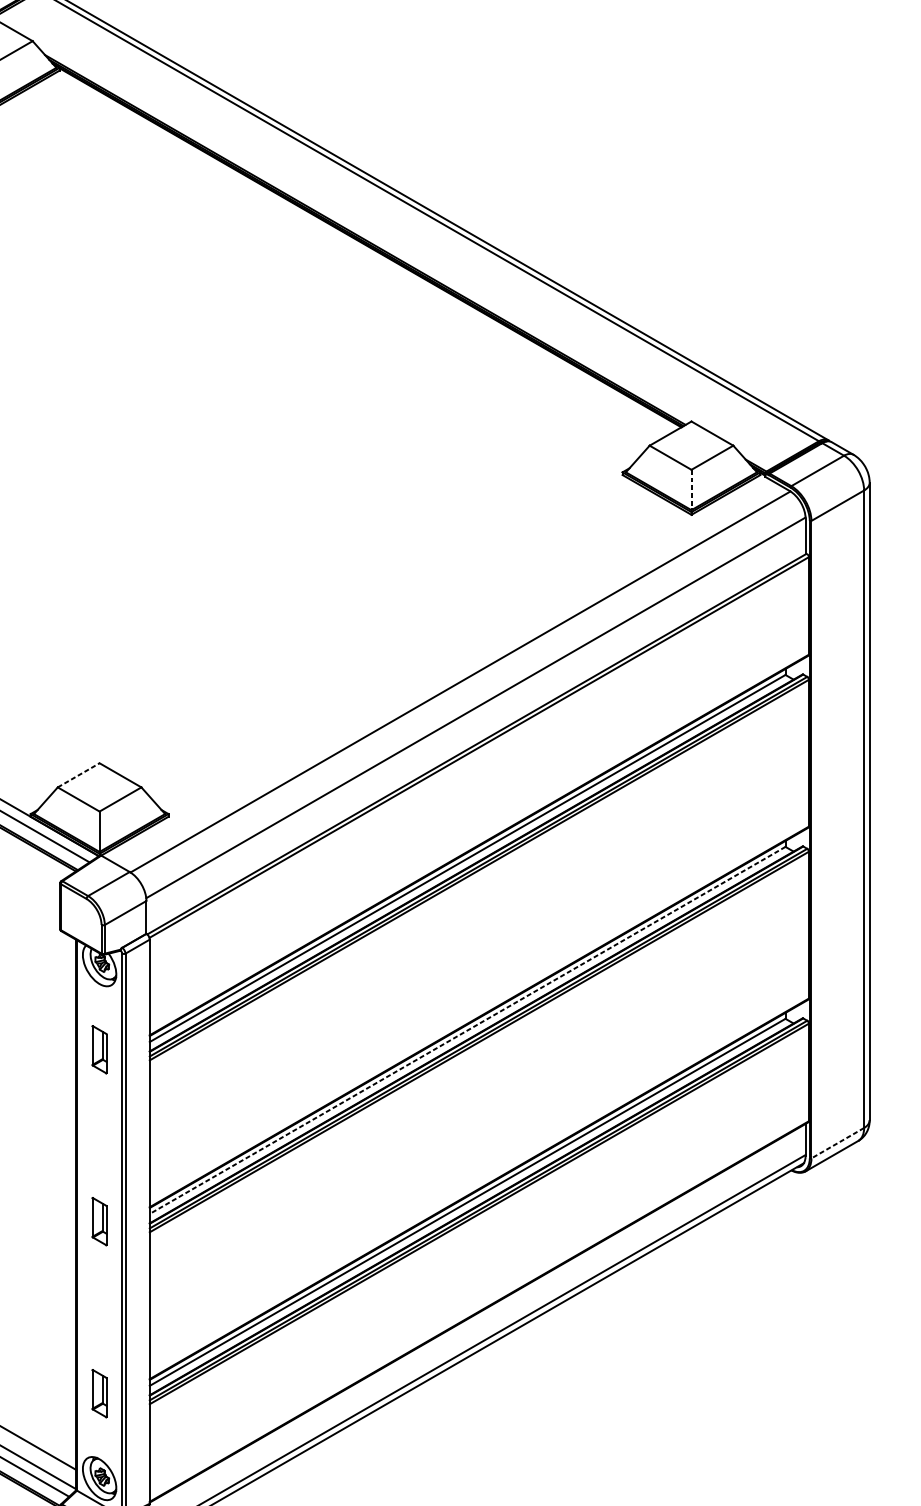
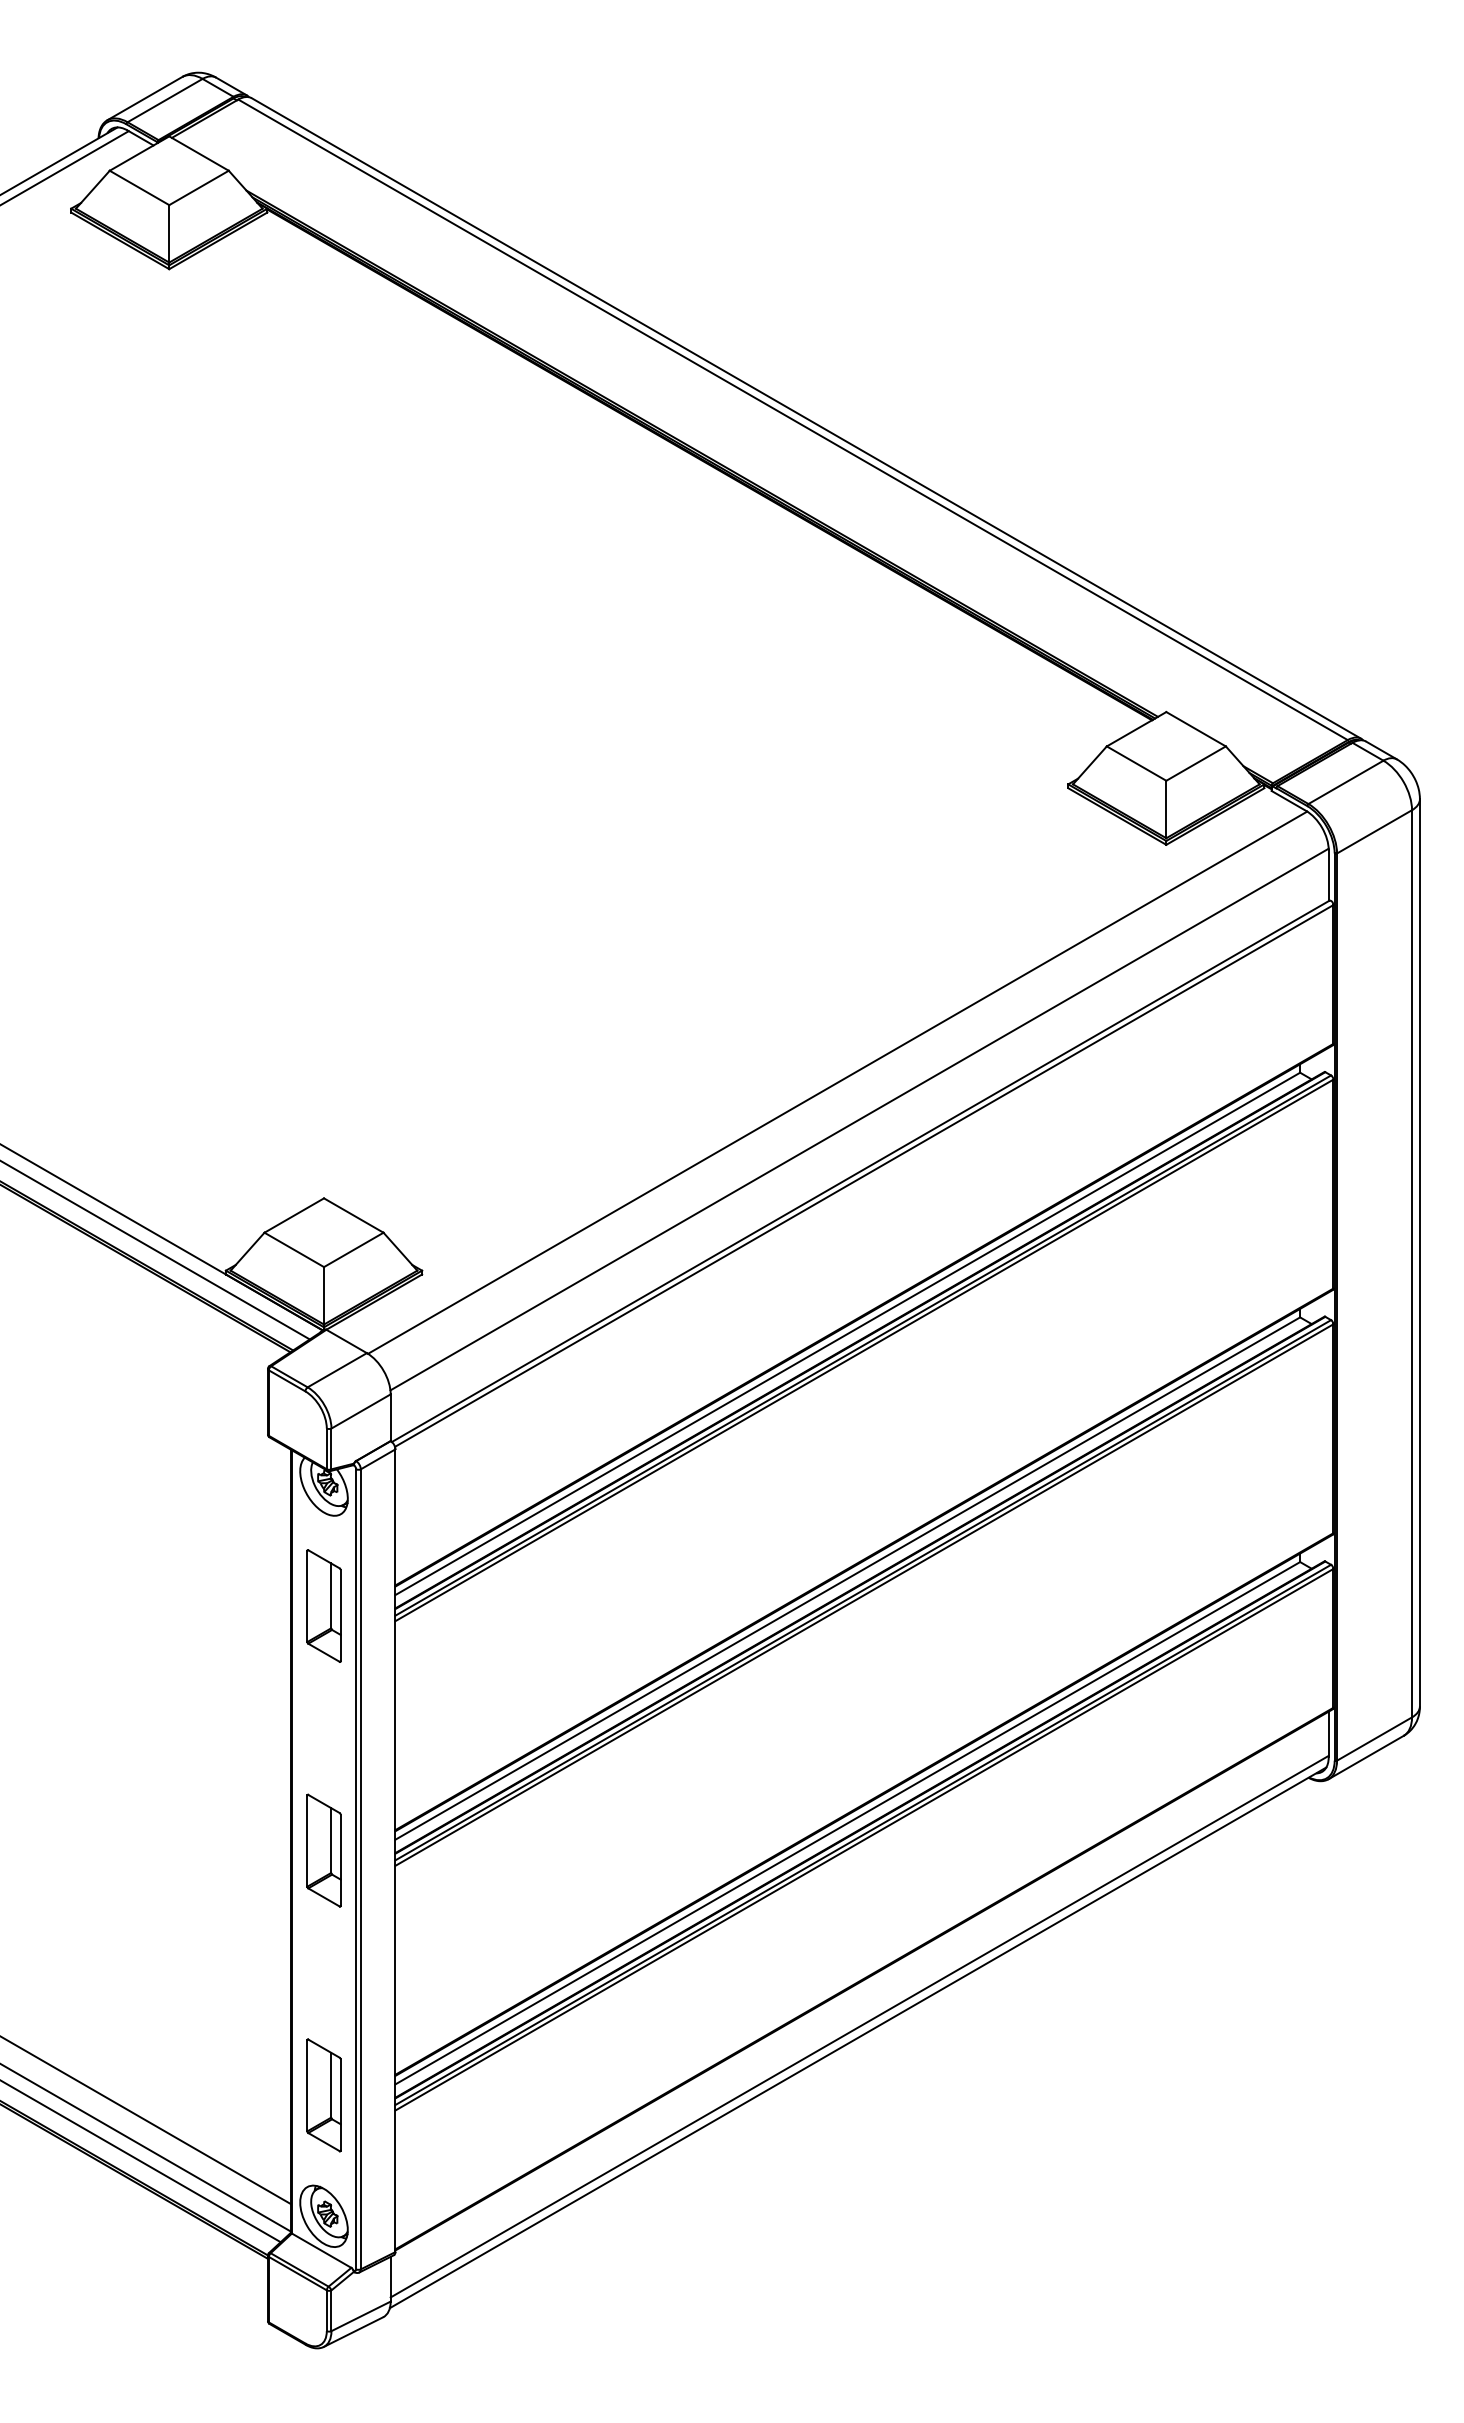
line: (691, 490) -> (1166, 809), dashed -> solid
line: (78, 775) -> (294, 1215), dashed -> solid
line: (467, 1030) -> (847, 1578), dashed -> solid
part: (99, 1049) -> (323, 1605), size x1.67
line: (837, 1143) -> (1374, 1739), dashed -> solid
part: (99, 1221) -> (323, 1850), size x1.67
part: (99, 1393) -> (323, 2095), size x1.67

